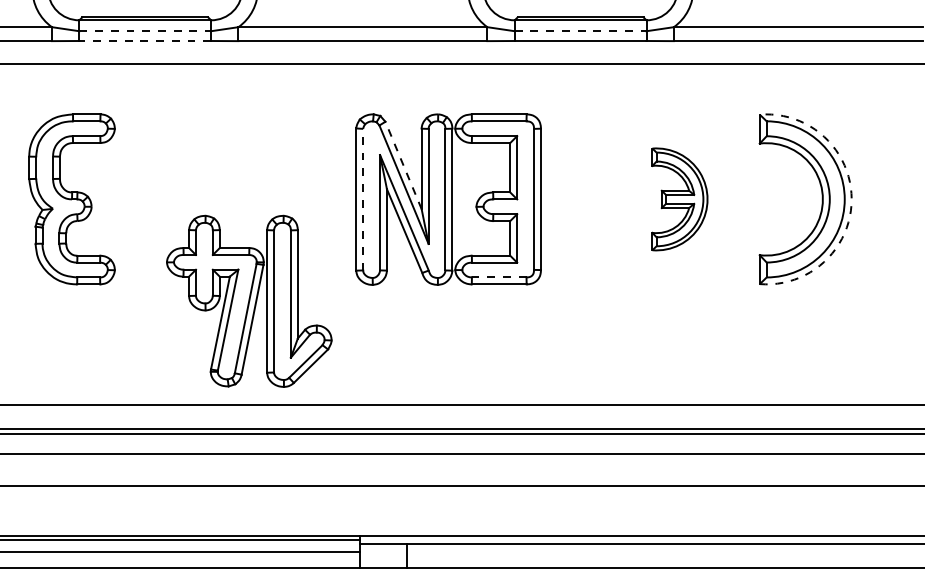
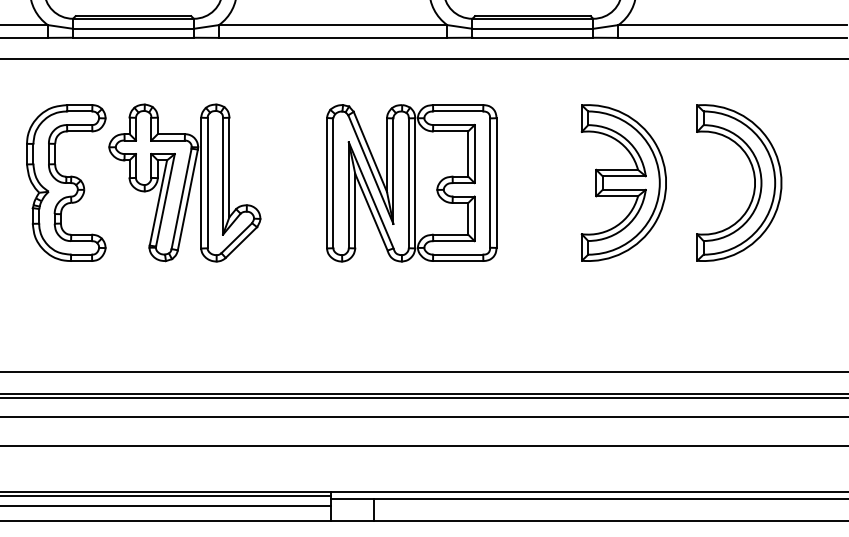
line: (145, 31) -> (133, 29), dashed -> solid
line: (580, 31) -> (532, 29), dashed -> solid
line: (145, 41) -> (133, 38), dashed -> solid
line: (403, 165) -> (370, 151), dashed -> solid
line: (363, 199) -> (333, 183), dashed -> solid
part: (679, 199) -> (623, 183), size x1.67
arc: (851, 199) -> (781, 183), dashed -> solid
line: (498, 277) -> (457, 254), dashed -> solid
part: (249, 300) -> (185, 182), moved

